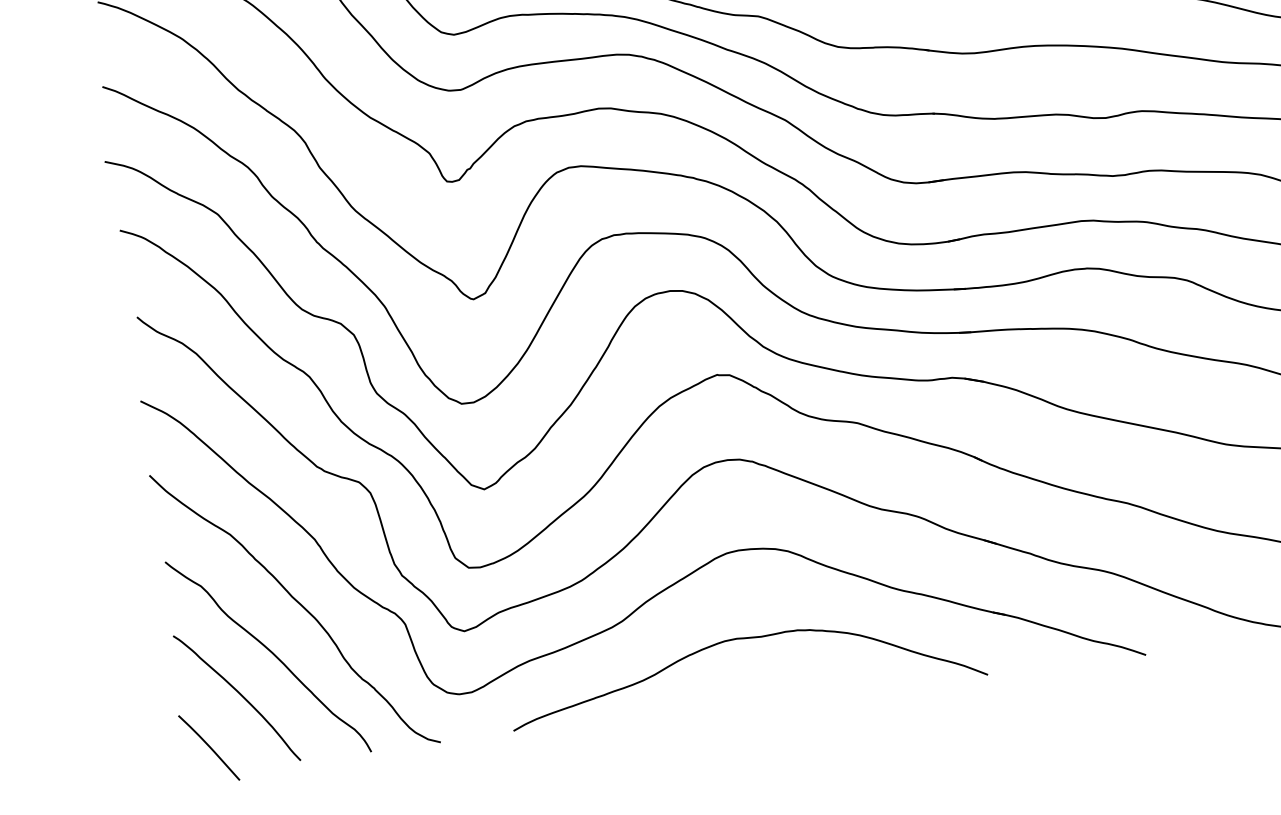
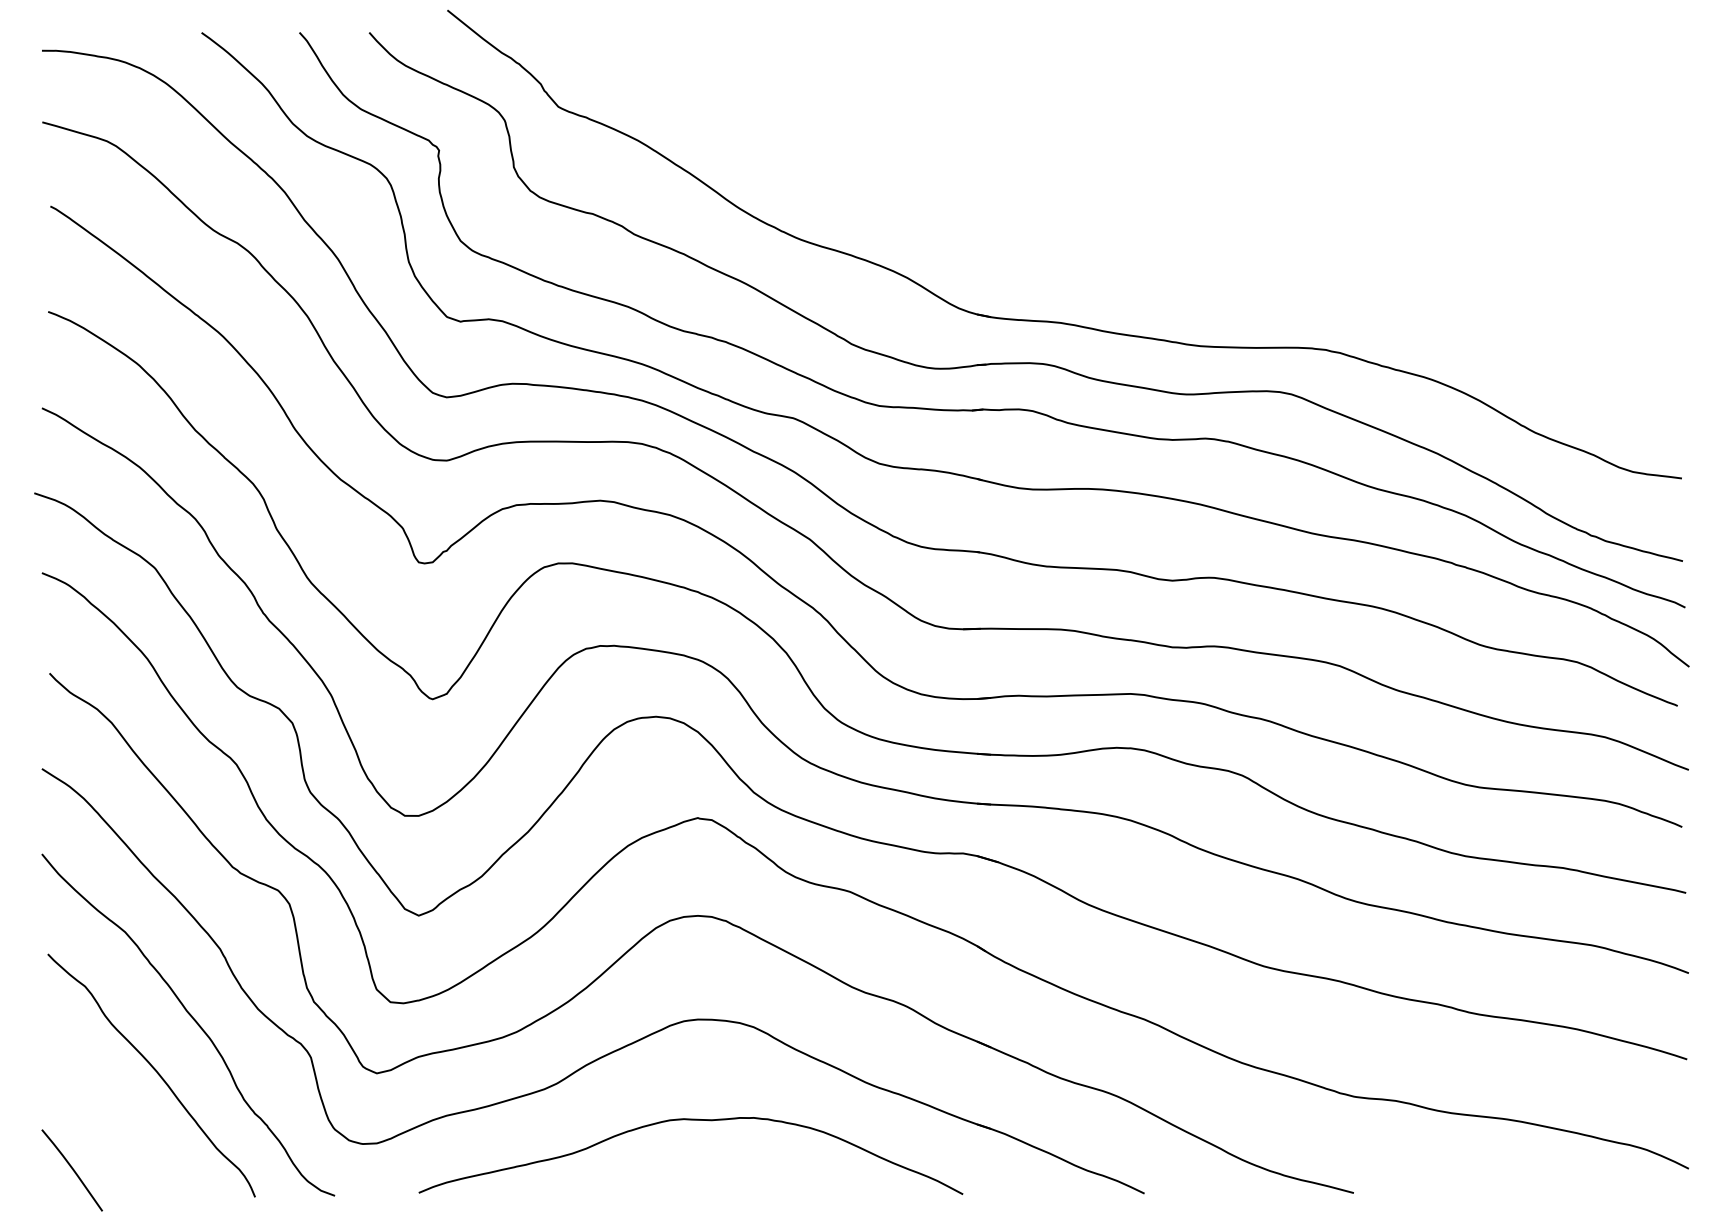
curve: (240, 695) -> (114, 1115), removed

